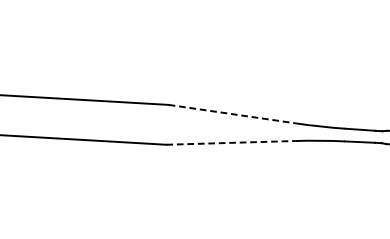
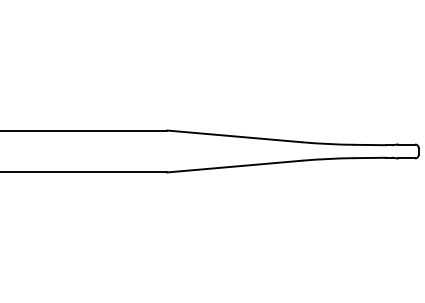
line: (232, 114) -> (234, 136), dashed -> solid
line: (230, 142) -> (234, 166), dashed -> solid

